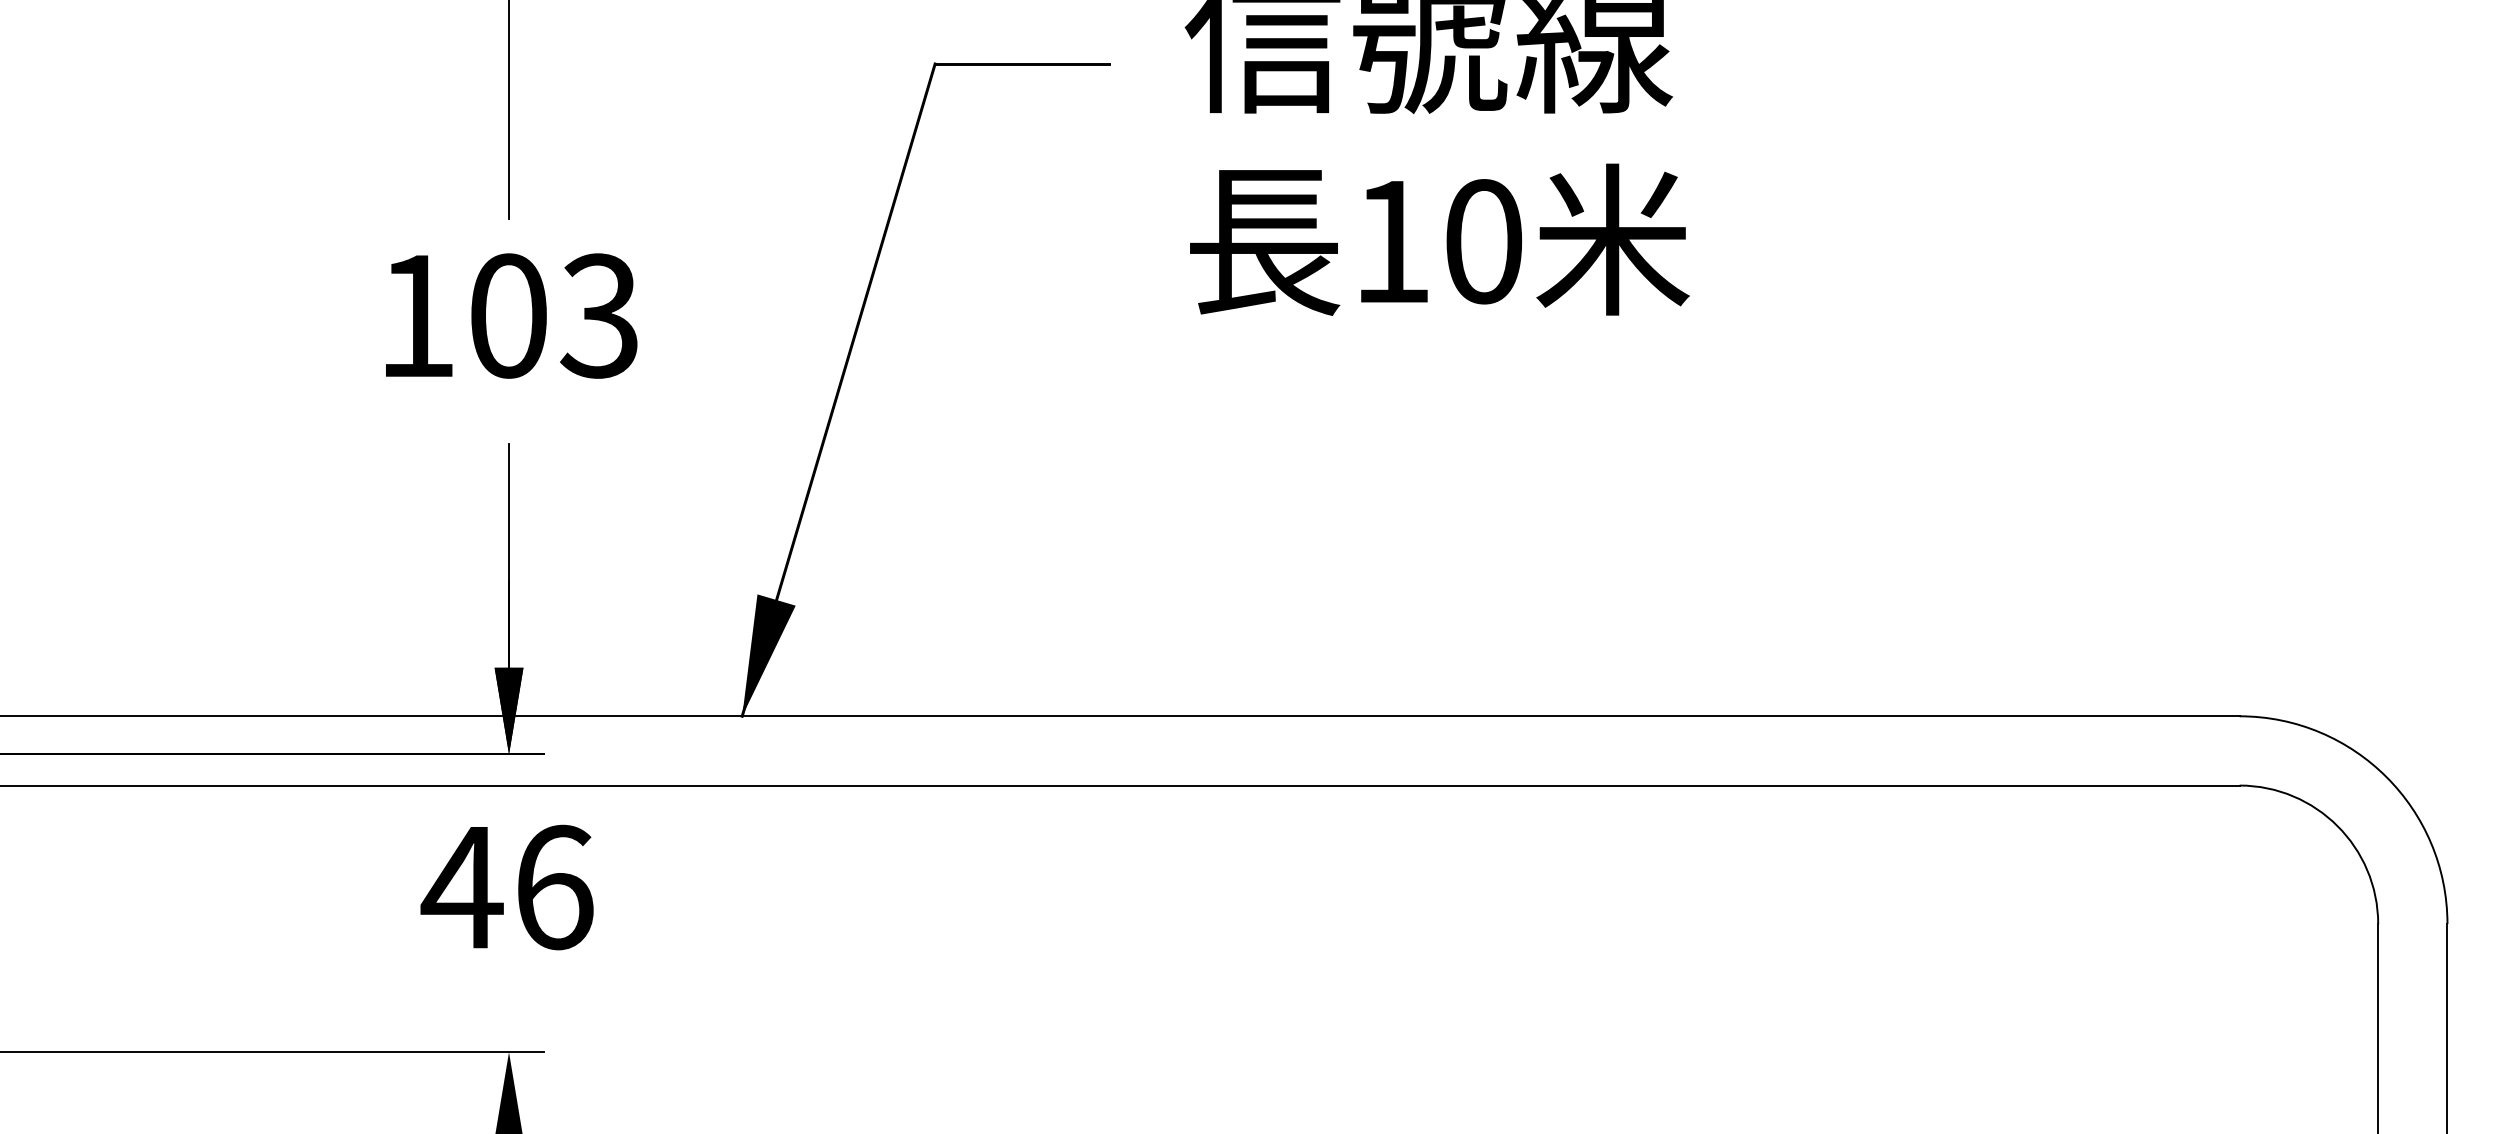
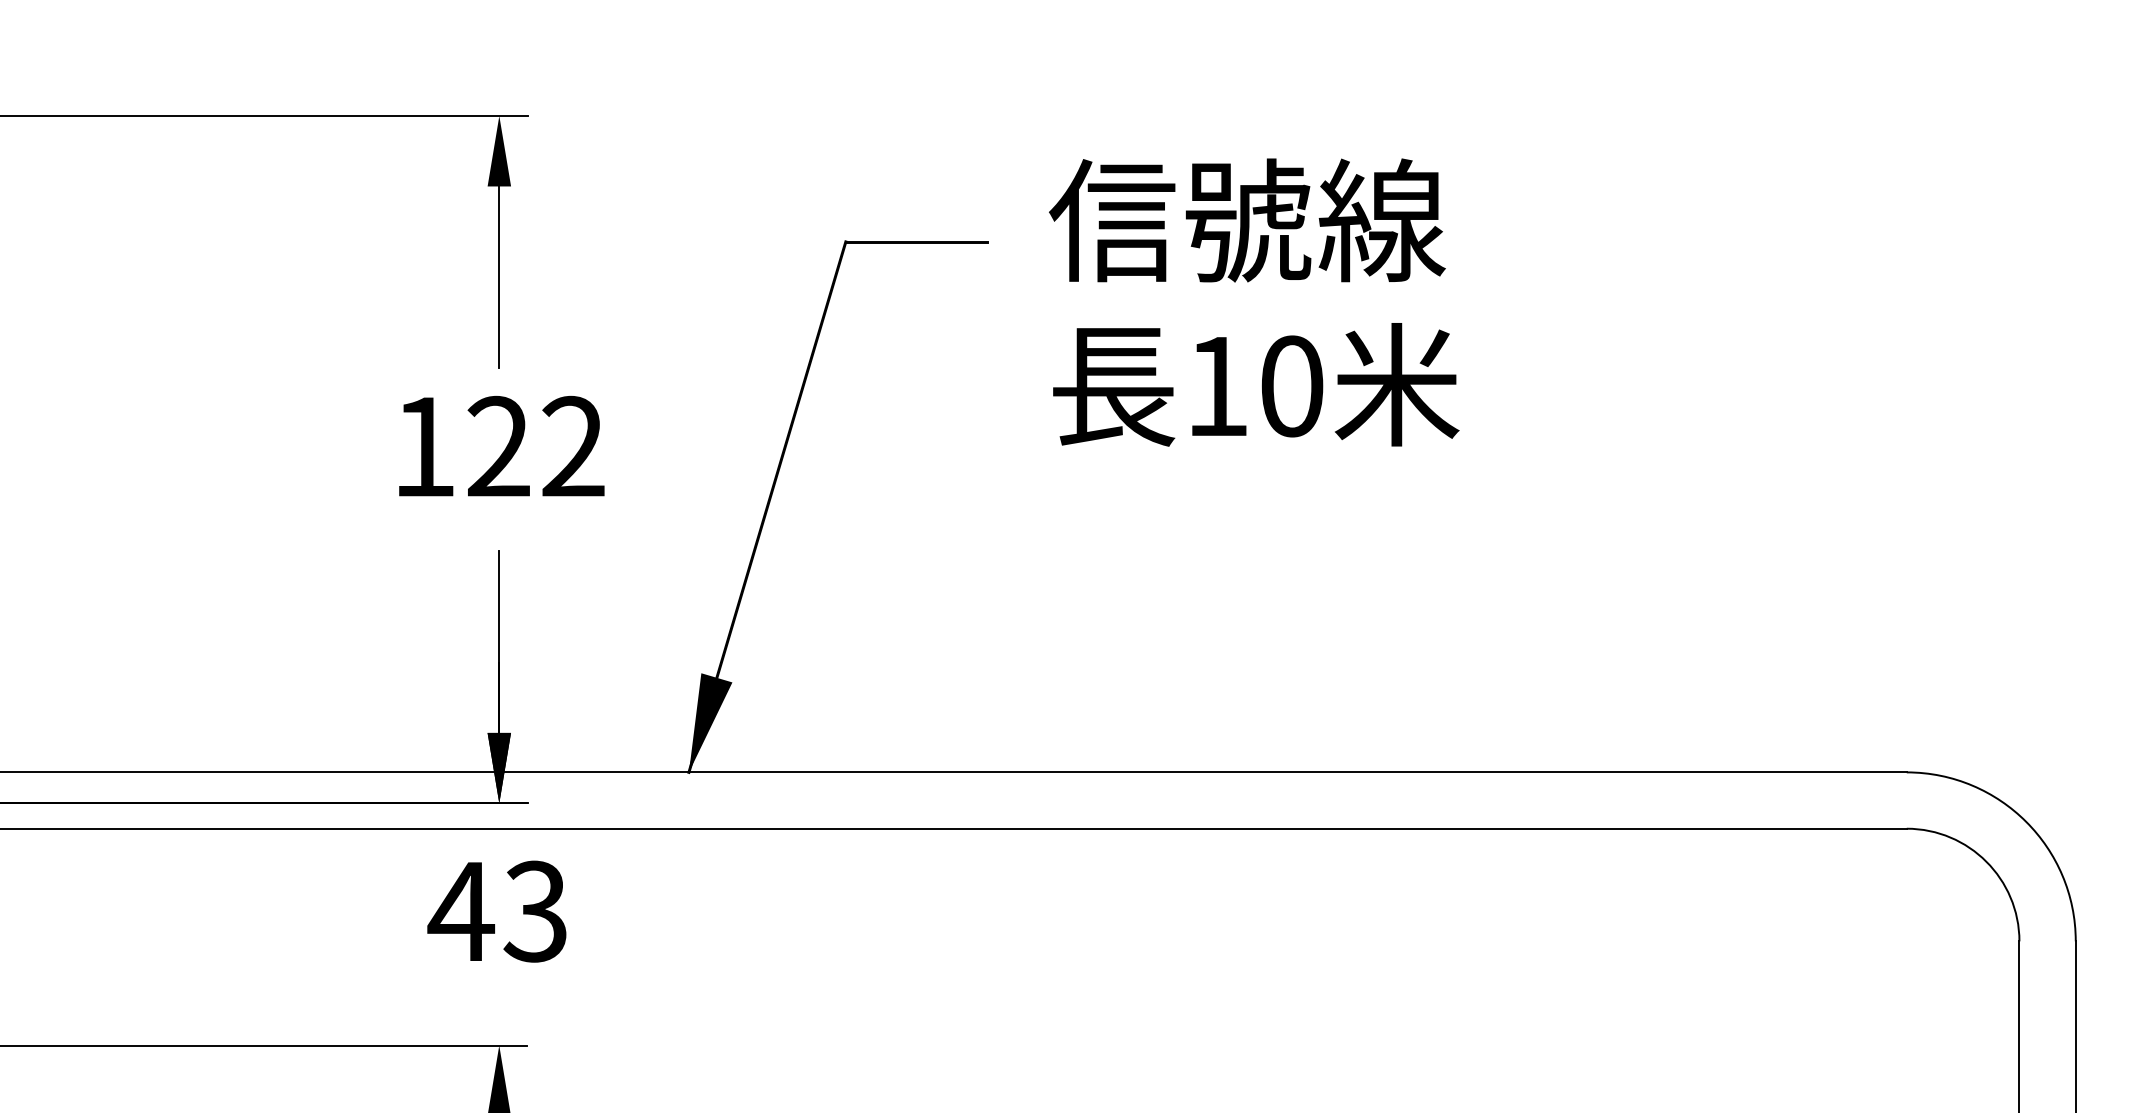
text: (553, 315) -> (535, 446), 103 -> 122
text: (553, 887) -> (535, 911), 46 -> 43

